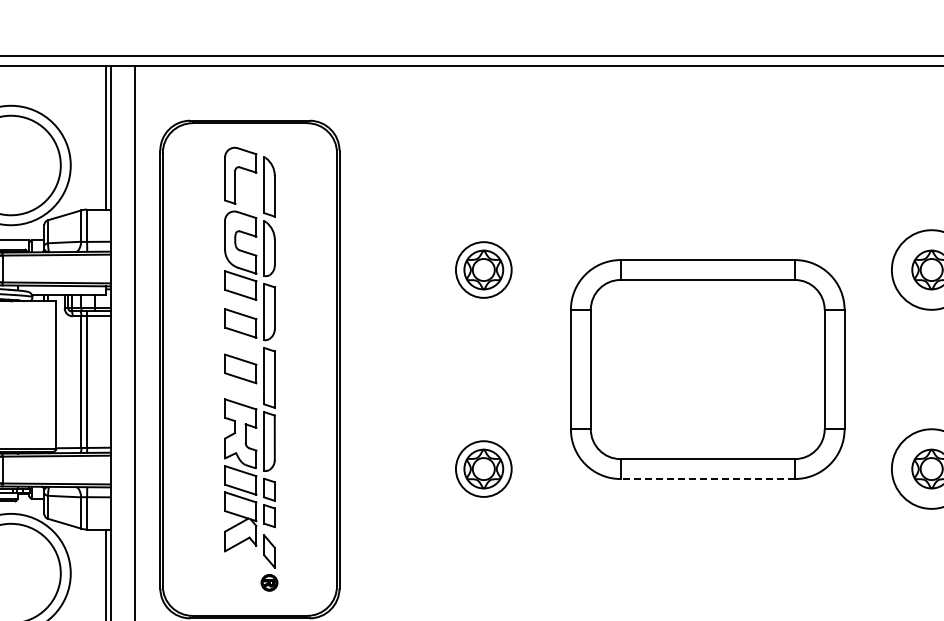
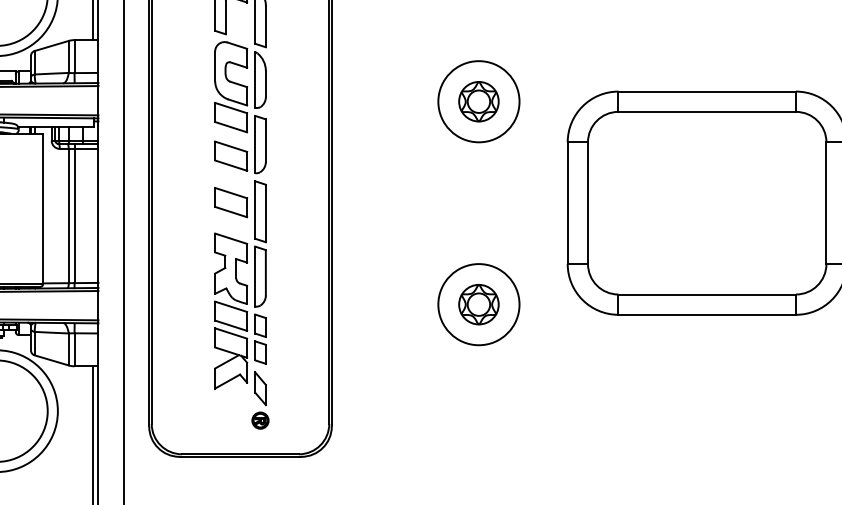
circle: (483, 269) -> (478, 101), size x1.43
circle: (483, 468) -> (478, 304), size x1.43
line: (707, 479) -> (706, 315), dashed -> solid

